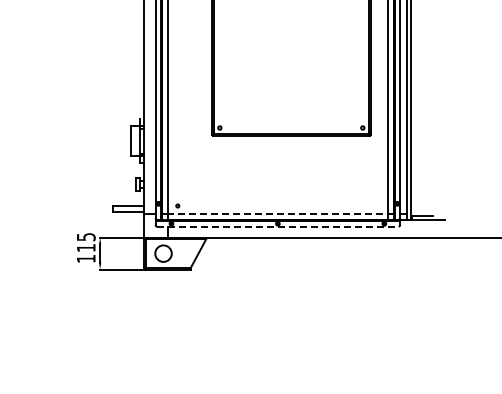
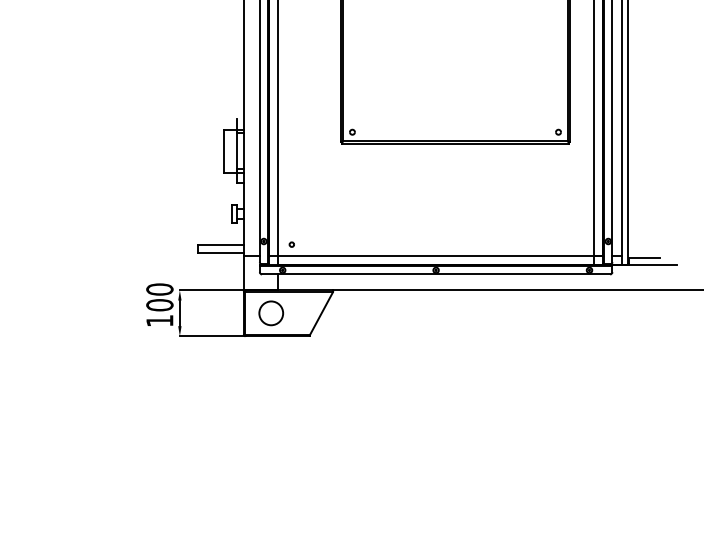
line: (281, 213) -> (441, 255), dashed -> solid
line: (277, 226) -> (435, 274), dashed -> solid
text: (85, 242) -> (158, 297), 115 -> 100

